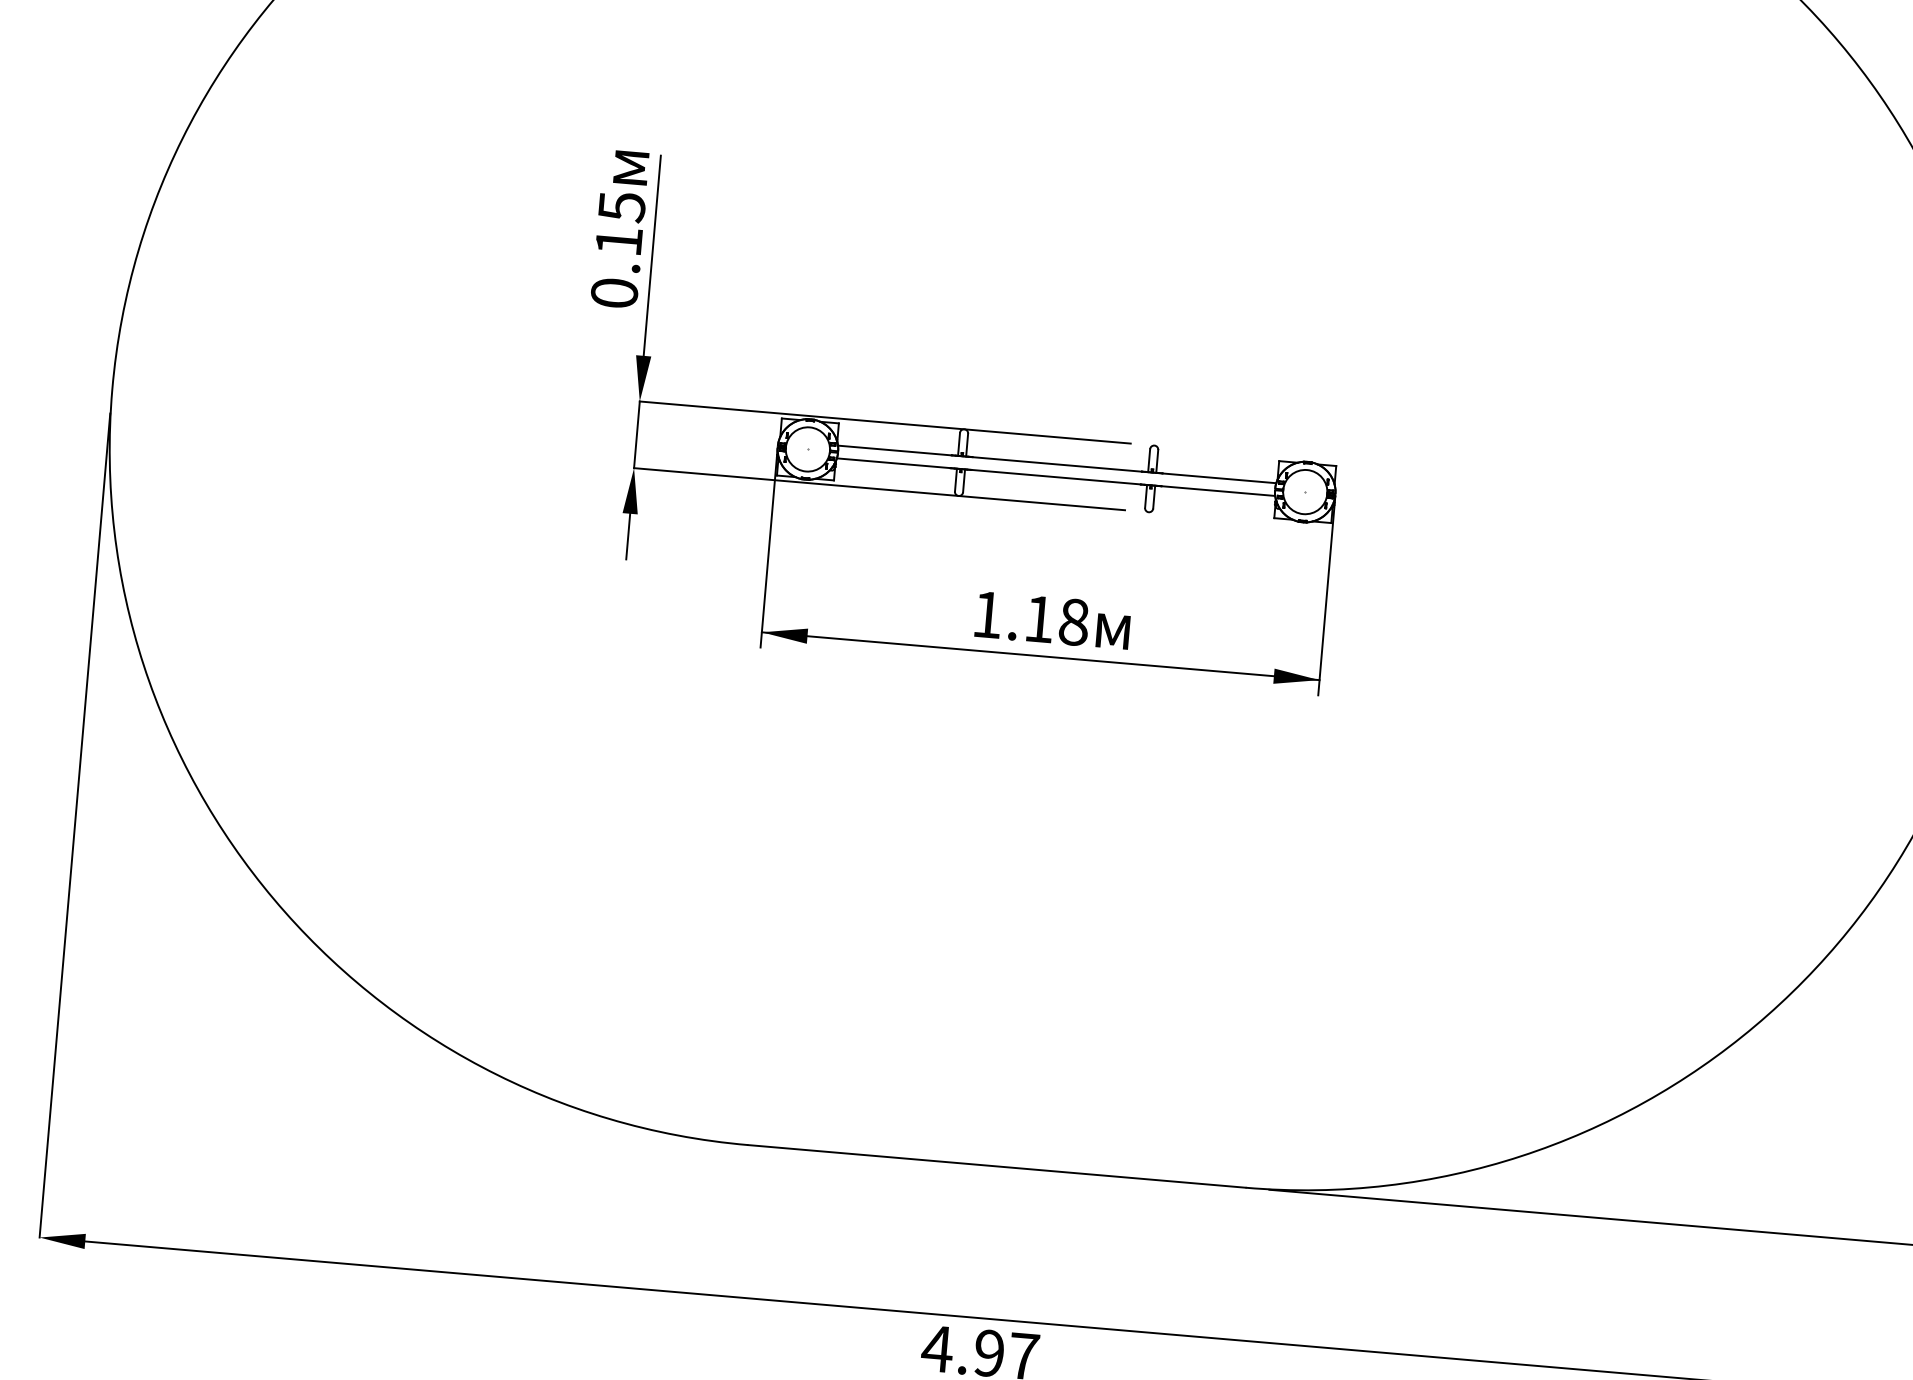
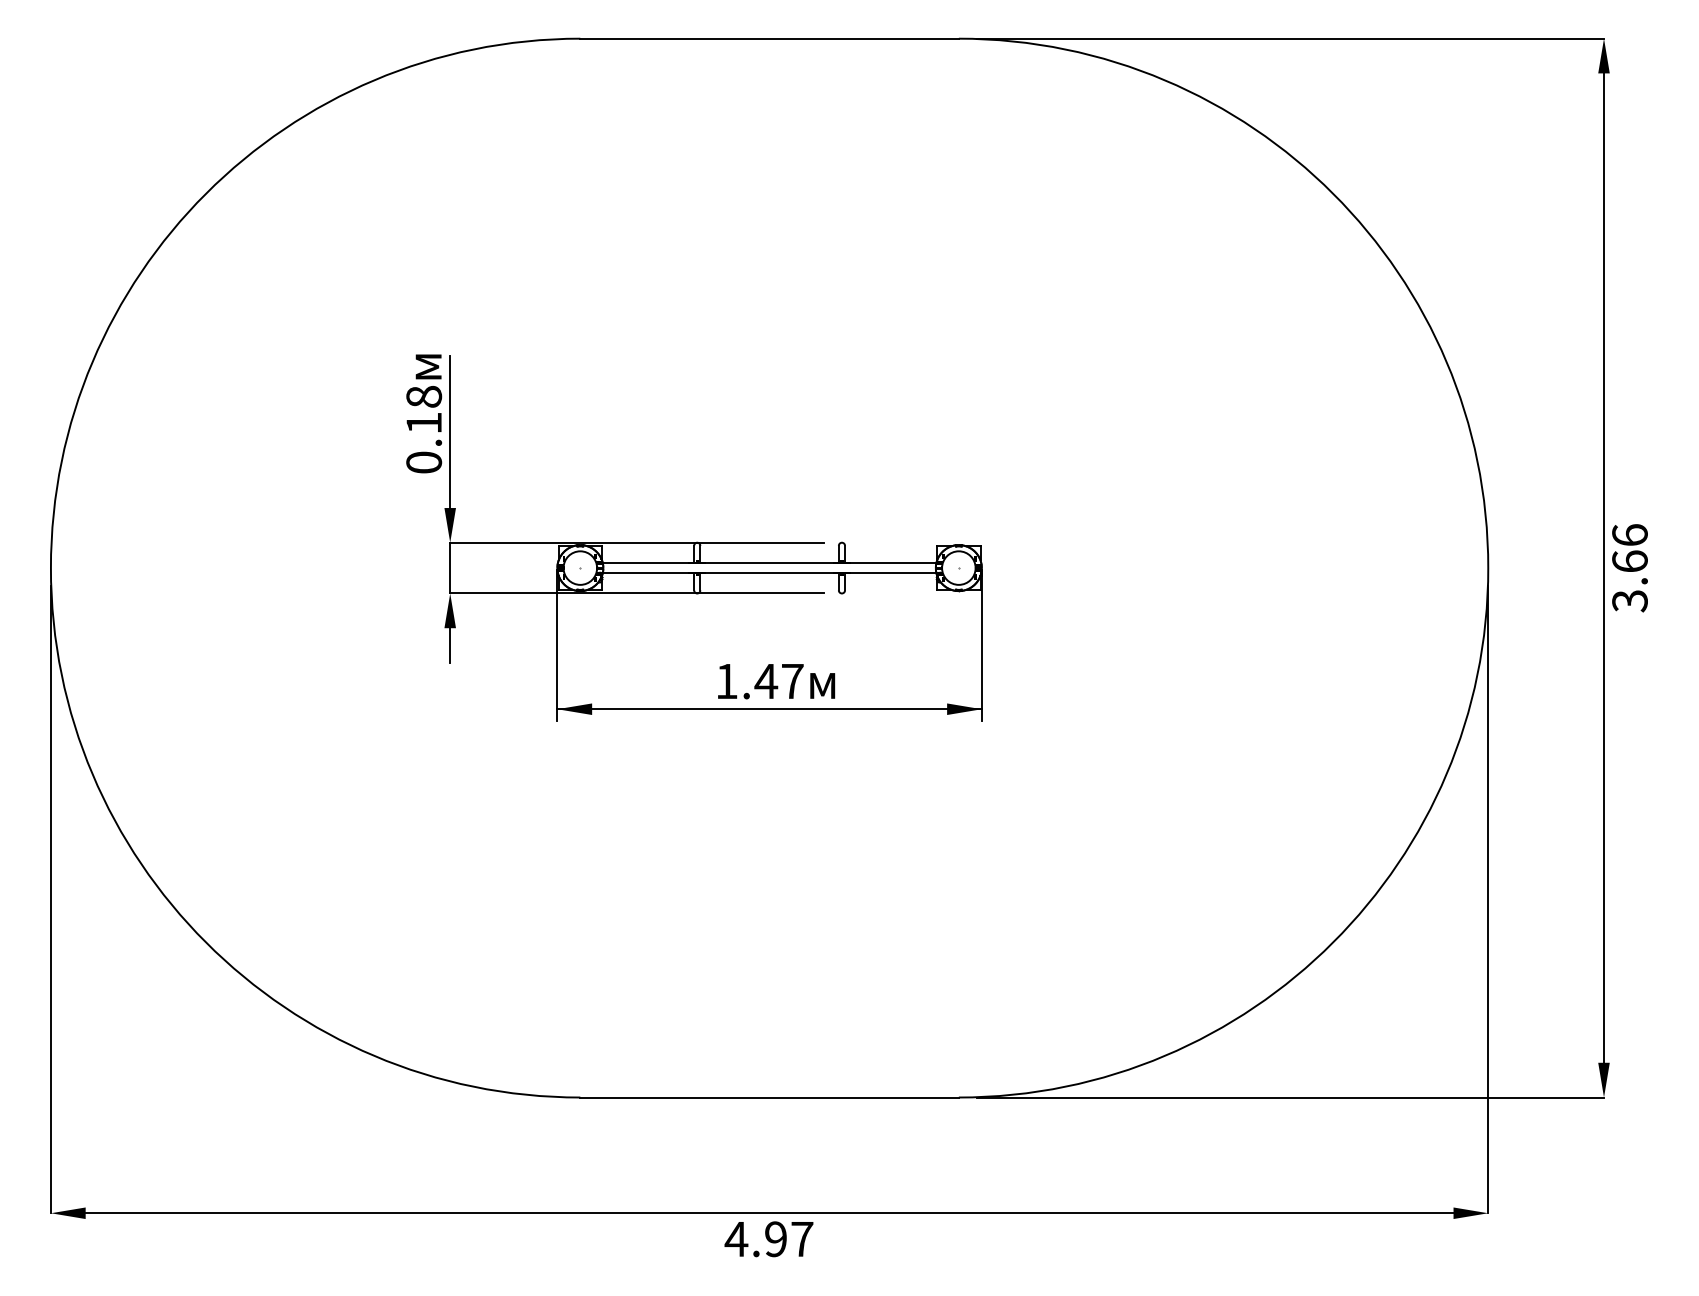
text: (622, 206) -> (424, 396), 0.15 -> 0.18
text: (1055, 620) -> (778, 681), 1.18 -> 1.47

